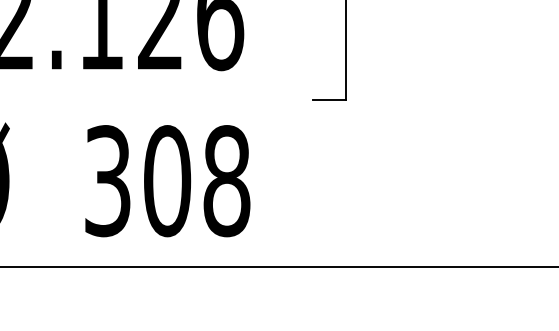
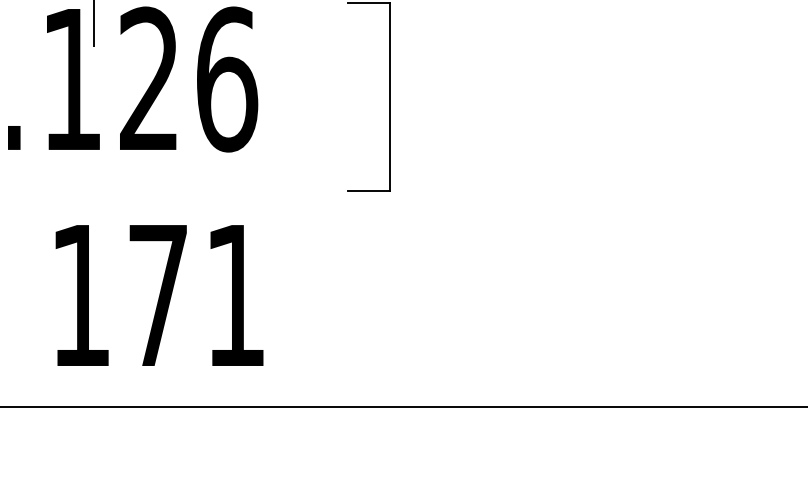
text: (167, 181) -> (158, 295), 308 -> 171

